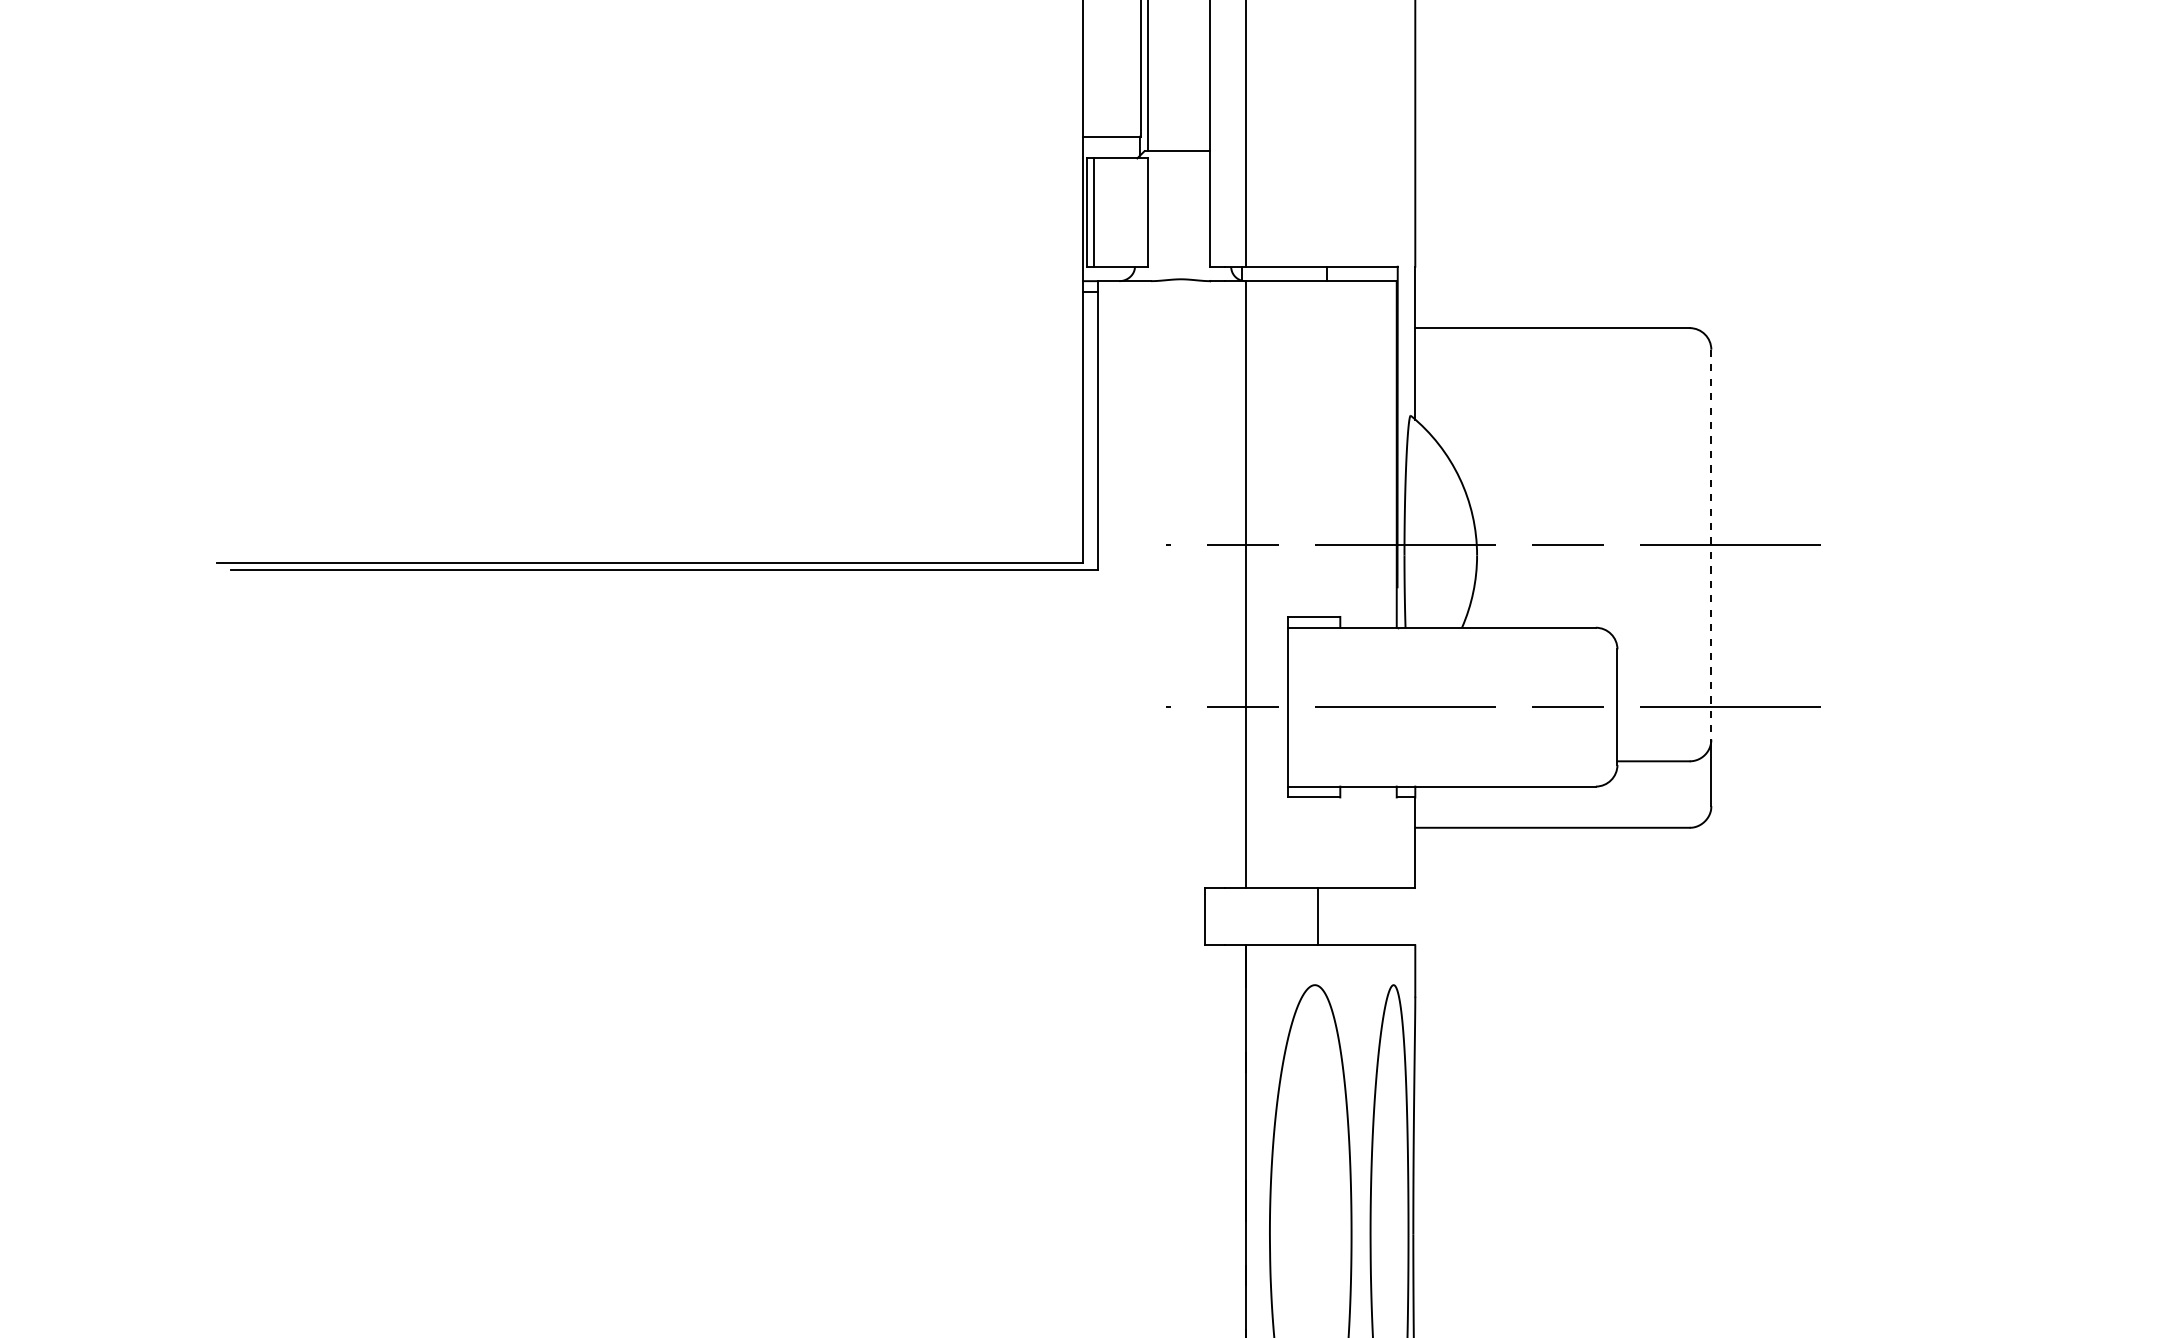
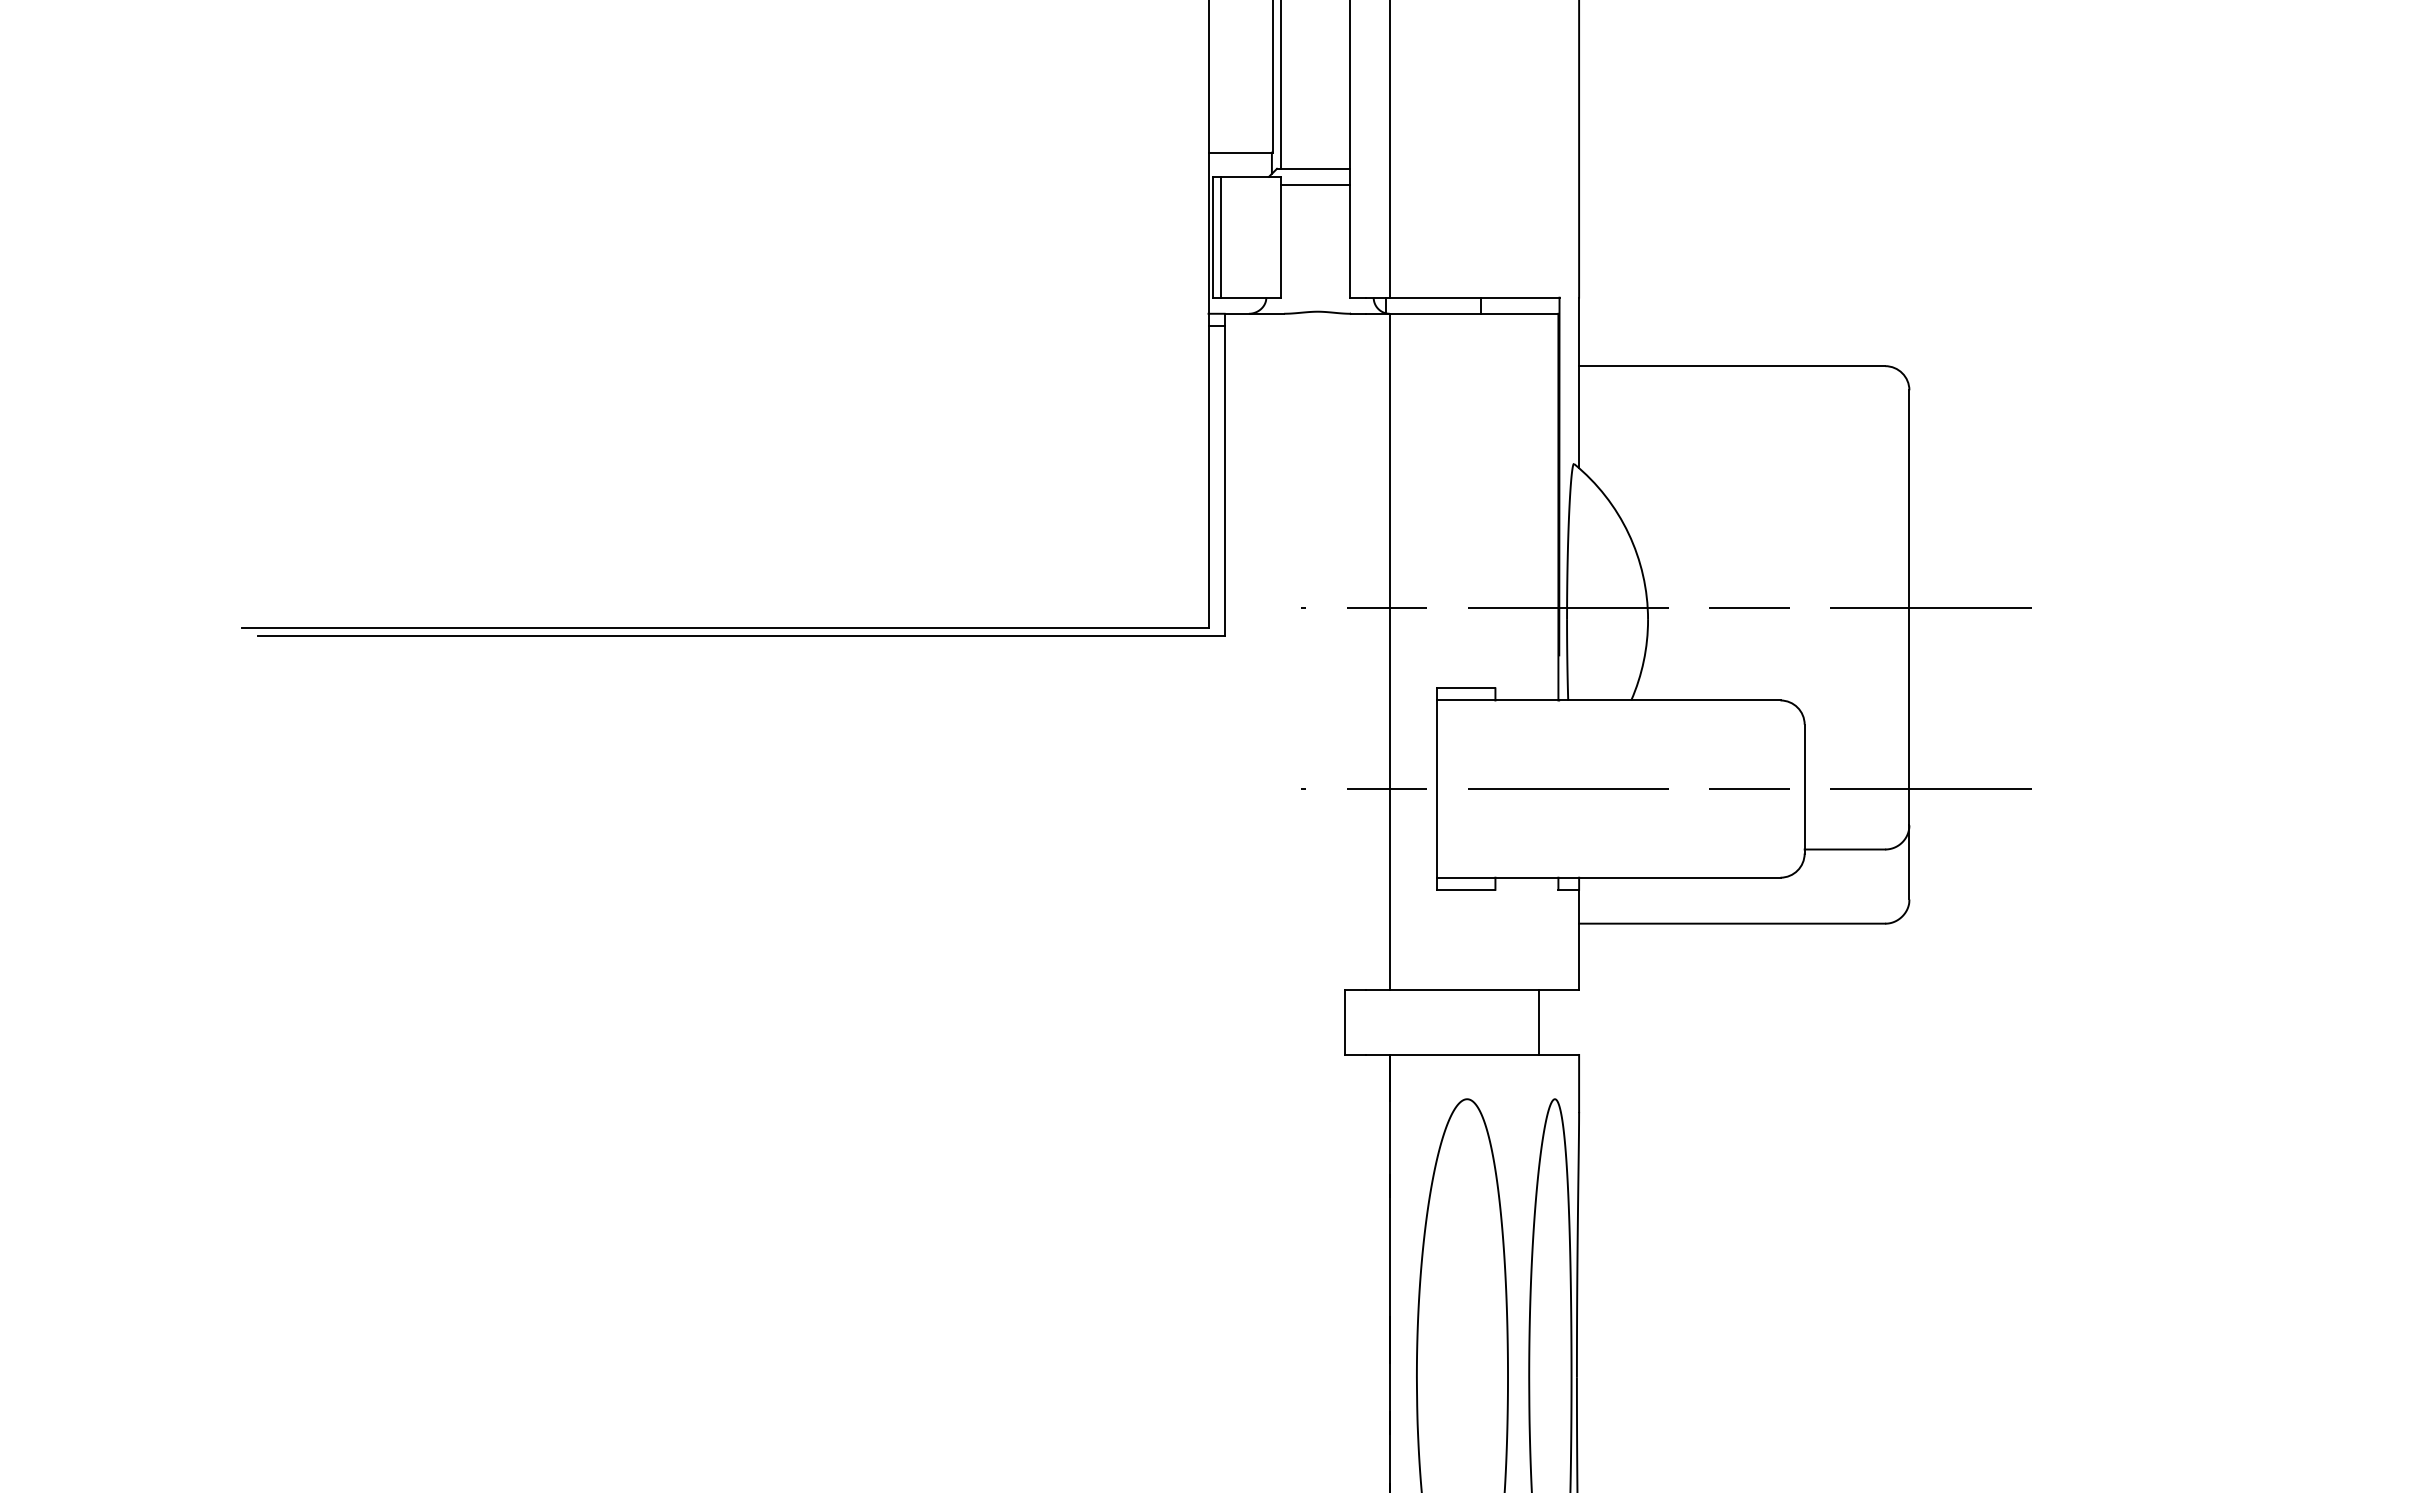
line: (1179, 165) -> (1315, 184), added
line: (1711, 544) -> (1909, 607), dashed -> solid
line: (1317, 916) -> (1538, 1022), moved

